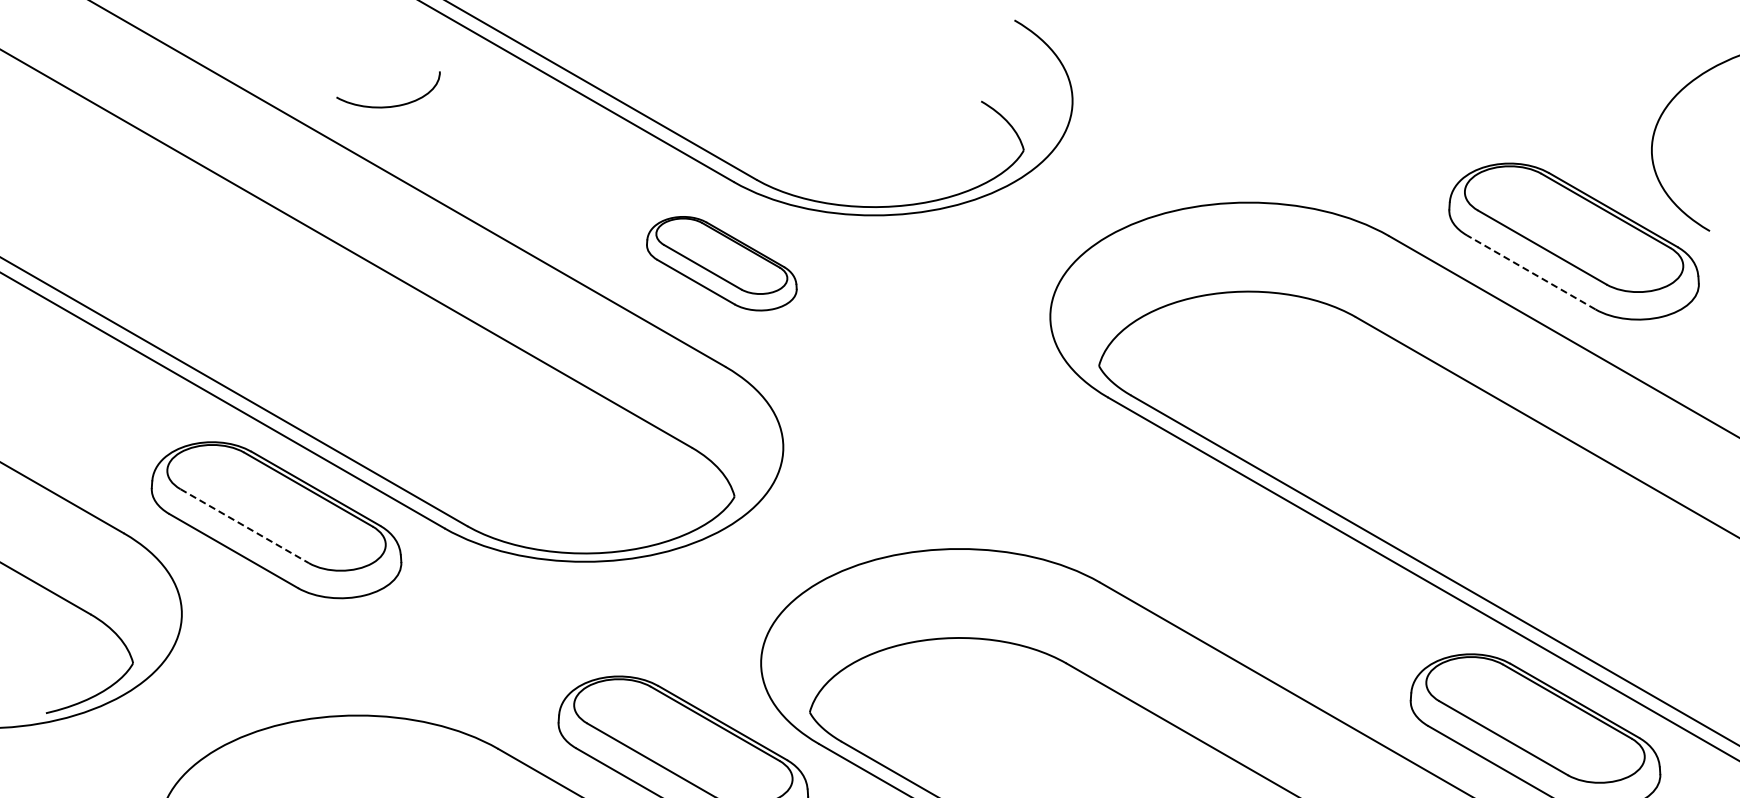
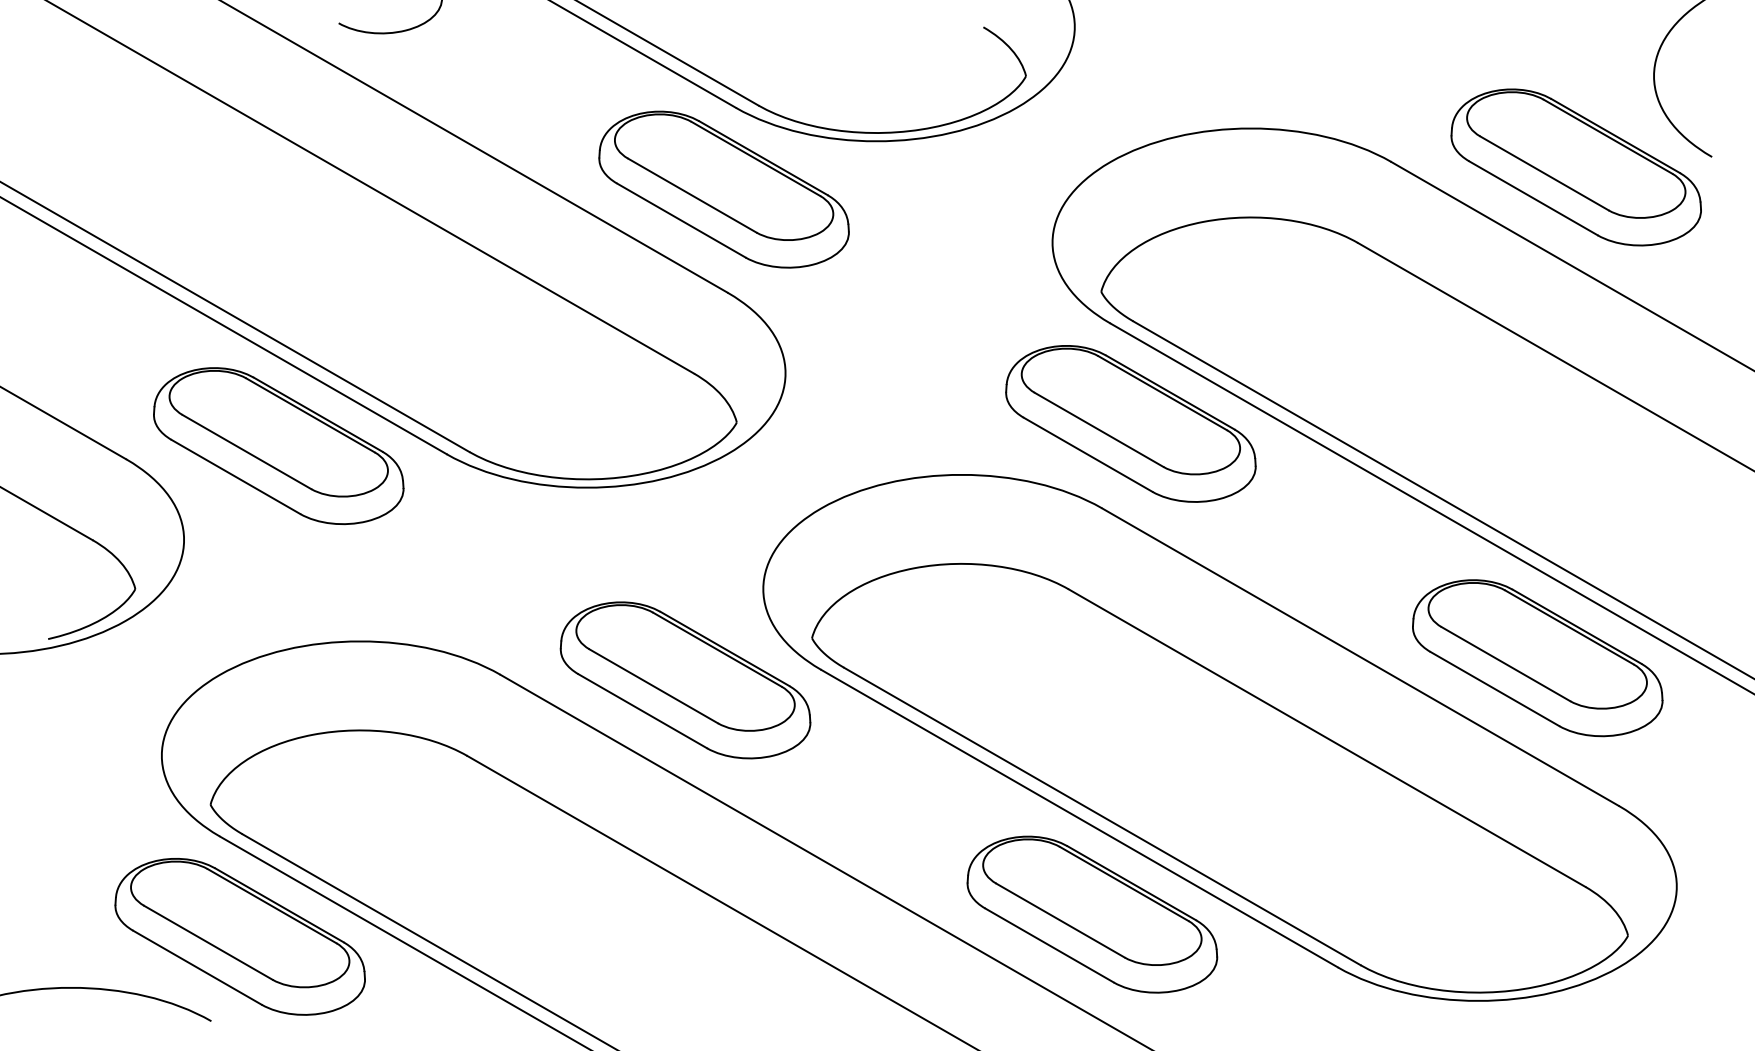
part: (721, 263) -> (723, 189), size x1.67
line: (1531, 272) -> (1533, 198), dashed -> solid
part: (1128, 497) -> (1130, 423), added
line: (245, 526) -> (247, 452), dashed -> solid

